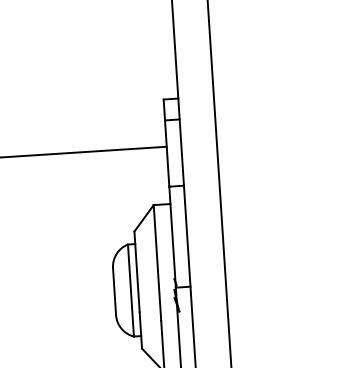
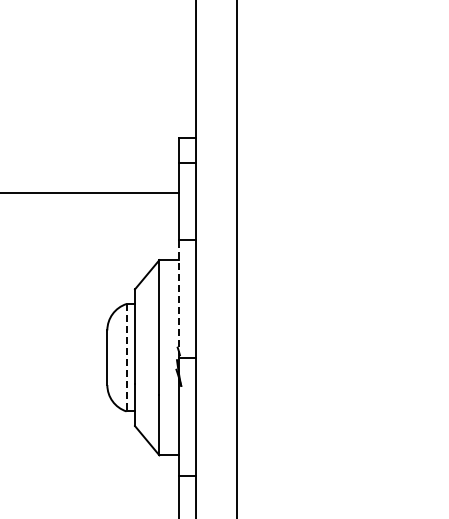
line: (172, 236) -> (178, 298), solid -> dashed
line: (130, 290) -> (126, 357), solid -> dashed

